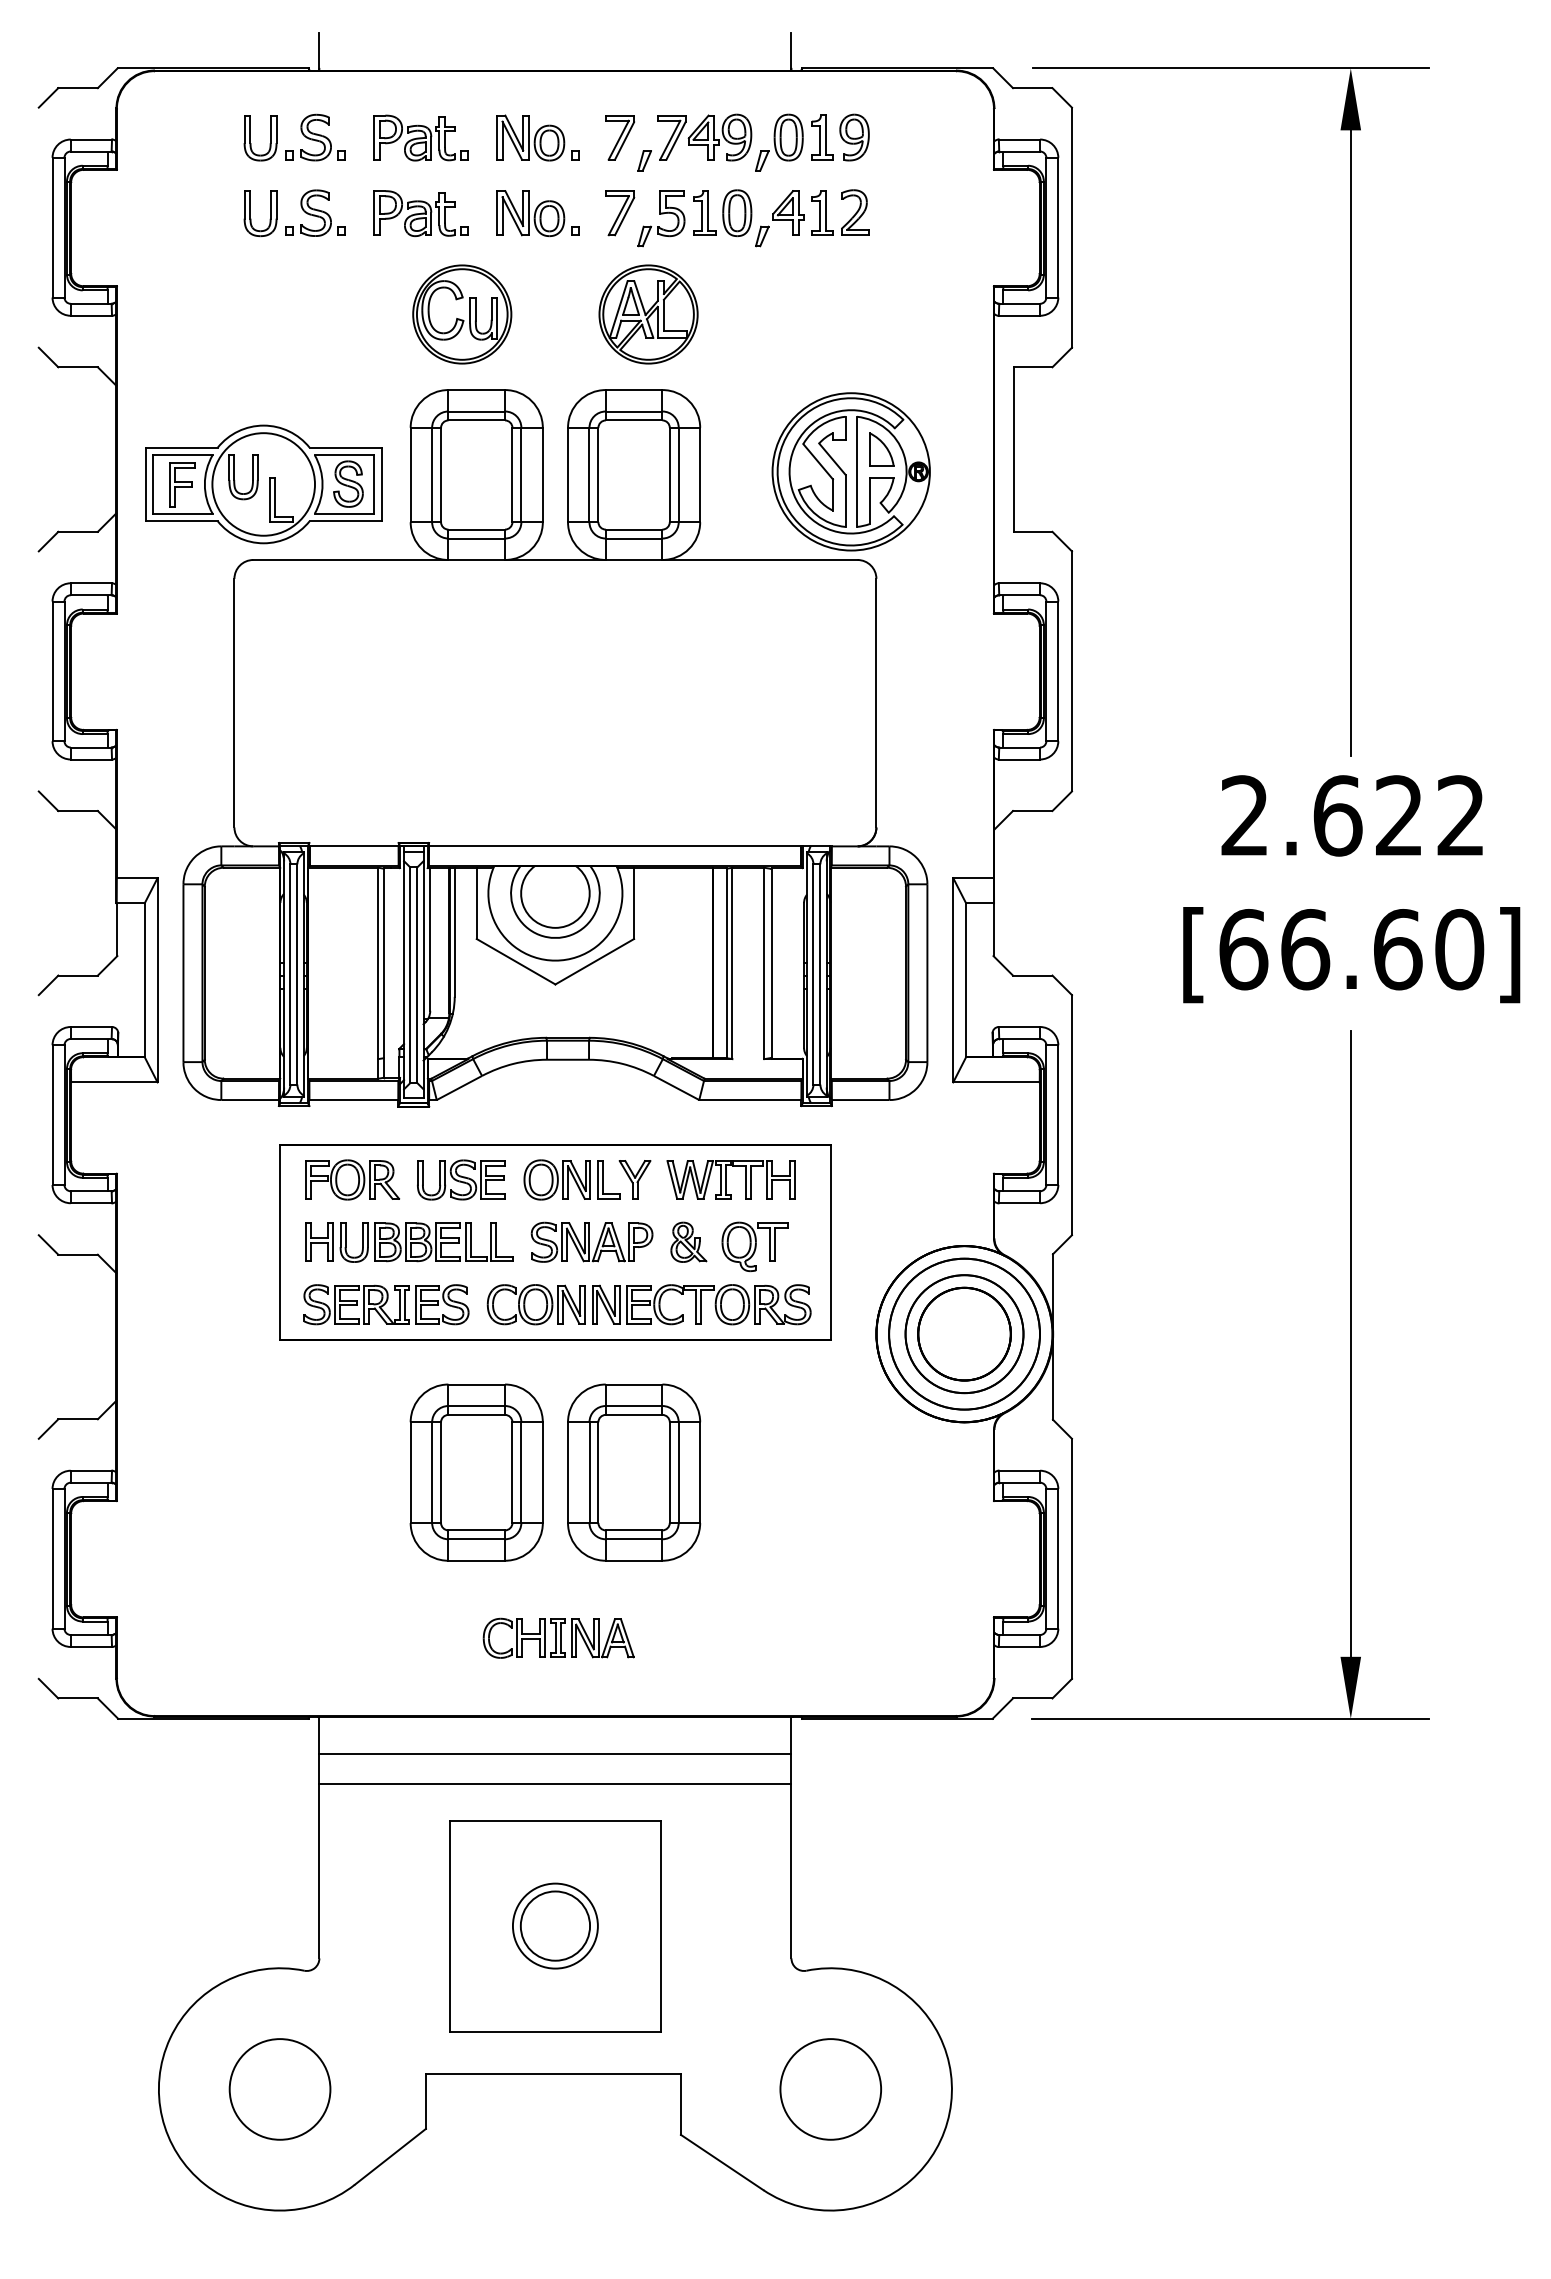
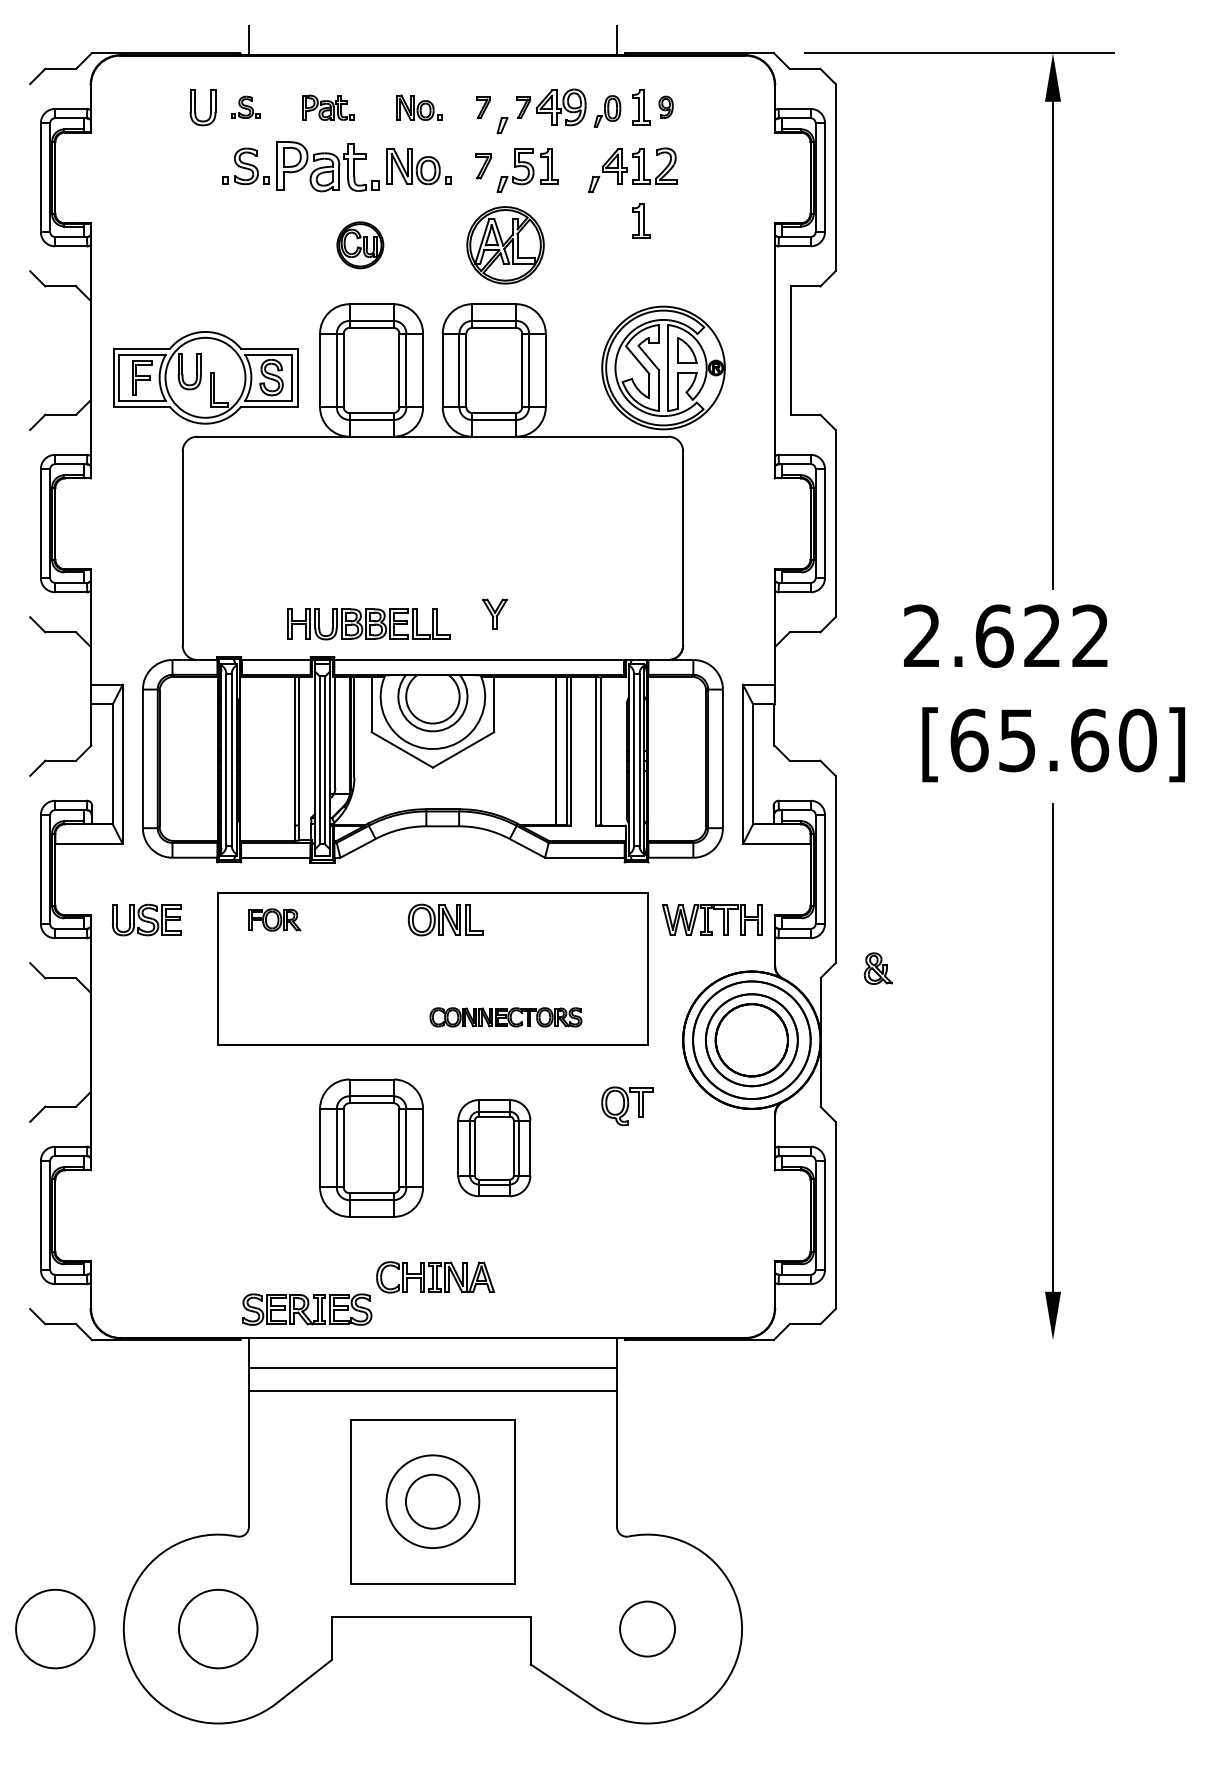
part: (315, 137) -> (245, 107), size x0.6
part: (420, 137) -> (327, 107), size x0.7
part: (537, 137) -> (418, 107), size x0.7
part: (619, 137) -> (482, 107), size x0.6
part: (671, 137) -> (523, 107), size x0.6
part: (854, 137) -> (666, 107), size x0.6
part: (779, 142) -> (607, 111), size x0.7
part: (250, 213) -> (195, 166), removed
part: (420, 213) -> (327, 166), size x1.4
part: (620, 213) -> (483, 166), size x0.7
part: (737, 213) -> (574, 166), removed
part: (822, 282) -> (641, 220), added
part: (462, 314) -> (360, 245), size x0.6
text: (1351, 815) -> (1005, 635), moved
text: (1305, 949) -> (1017, 740), [66.60] -> [65.60]
part: (352, 1179) -> (274, 919), size x0.7
part: (461, 1179) -> (146, 919), moved
part: (634, 1179) -> (494, 614), moved
part: (730, 1179) -> (712, 919), moved
part: (591, 1241) -> (461, 968), removed
part: (688, 1241) -> (878, 968), moved
part: (409, 1242) -> (369, 624), moved
part: (754, 1246) -> (627, 1106), moved
part: (386, 1304) -> (307, 1309), moved
part: (648, 1304) -> (505, 1017), size x0.6
part: (634, 1472) -> (494, 1148), size x0.7
line: (1230, 1718) -> (959, 1339), removed
circle: (554, 1925) -> (432, 1501), size x1.4
circle: (70, 2089) -> (54, 1629), added
circle: (830, 2089) -> (647, 1629), size x0.7

